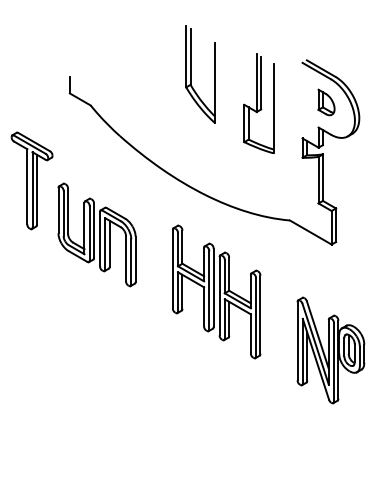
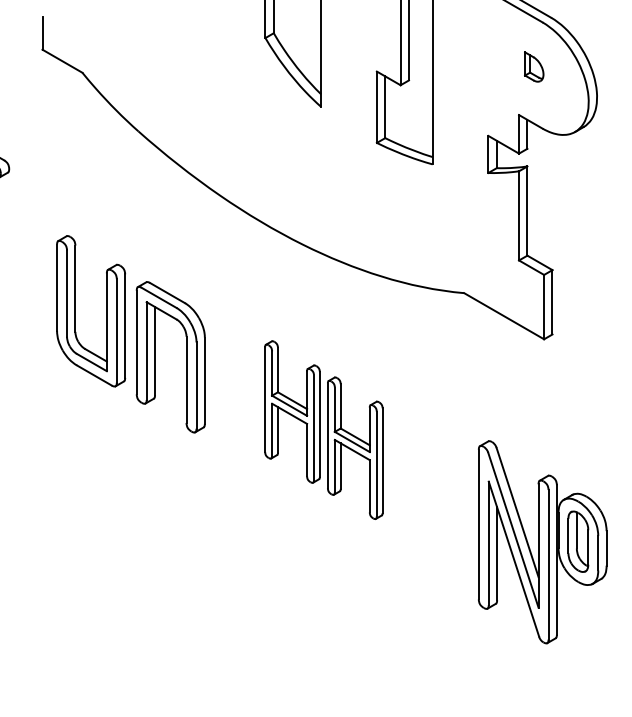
part: (326, 102) -> (534, 67), size x0.6
part: (96, 234) -> (129, 333), moved
part: (216, 291) -> (323, 429), size x0.7

